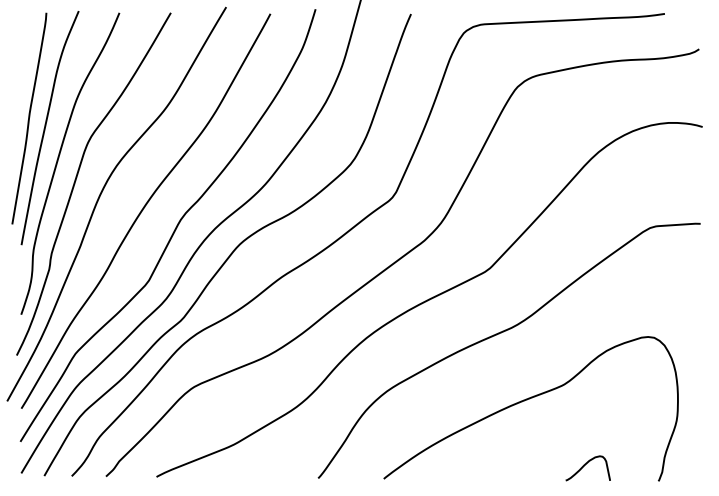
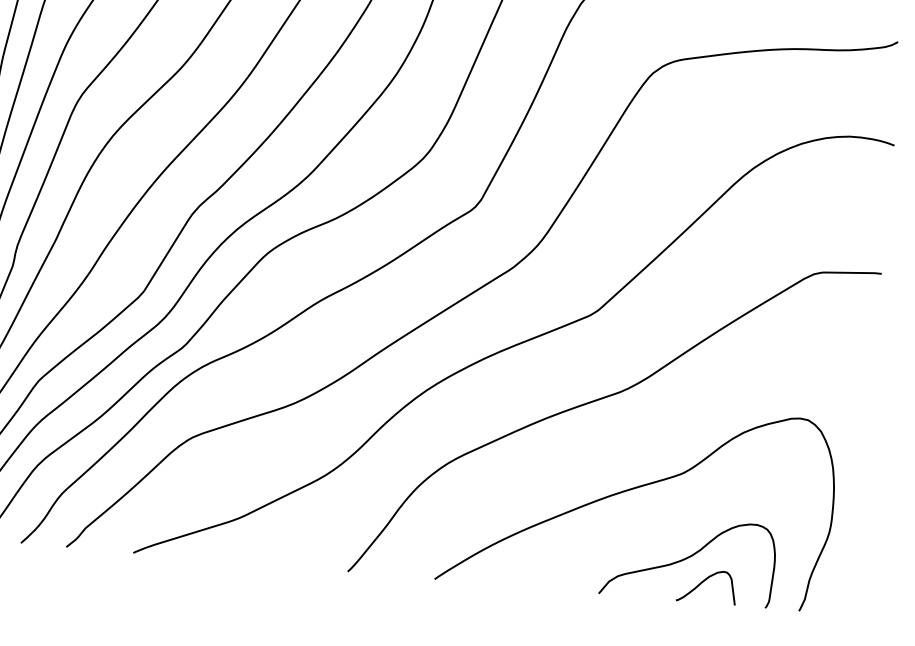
curve: (572, 448) -> (688, 558), added

